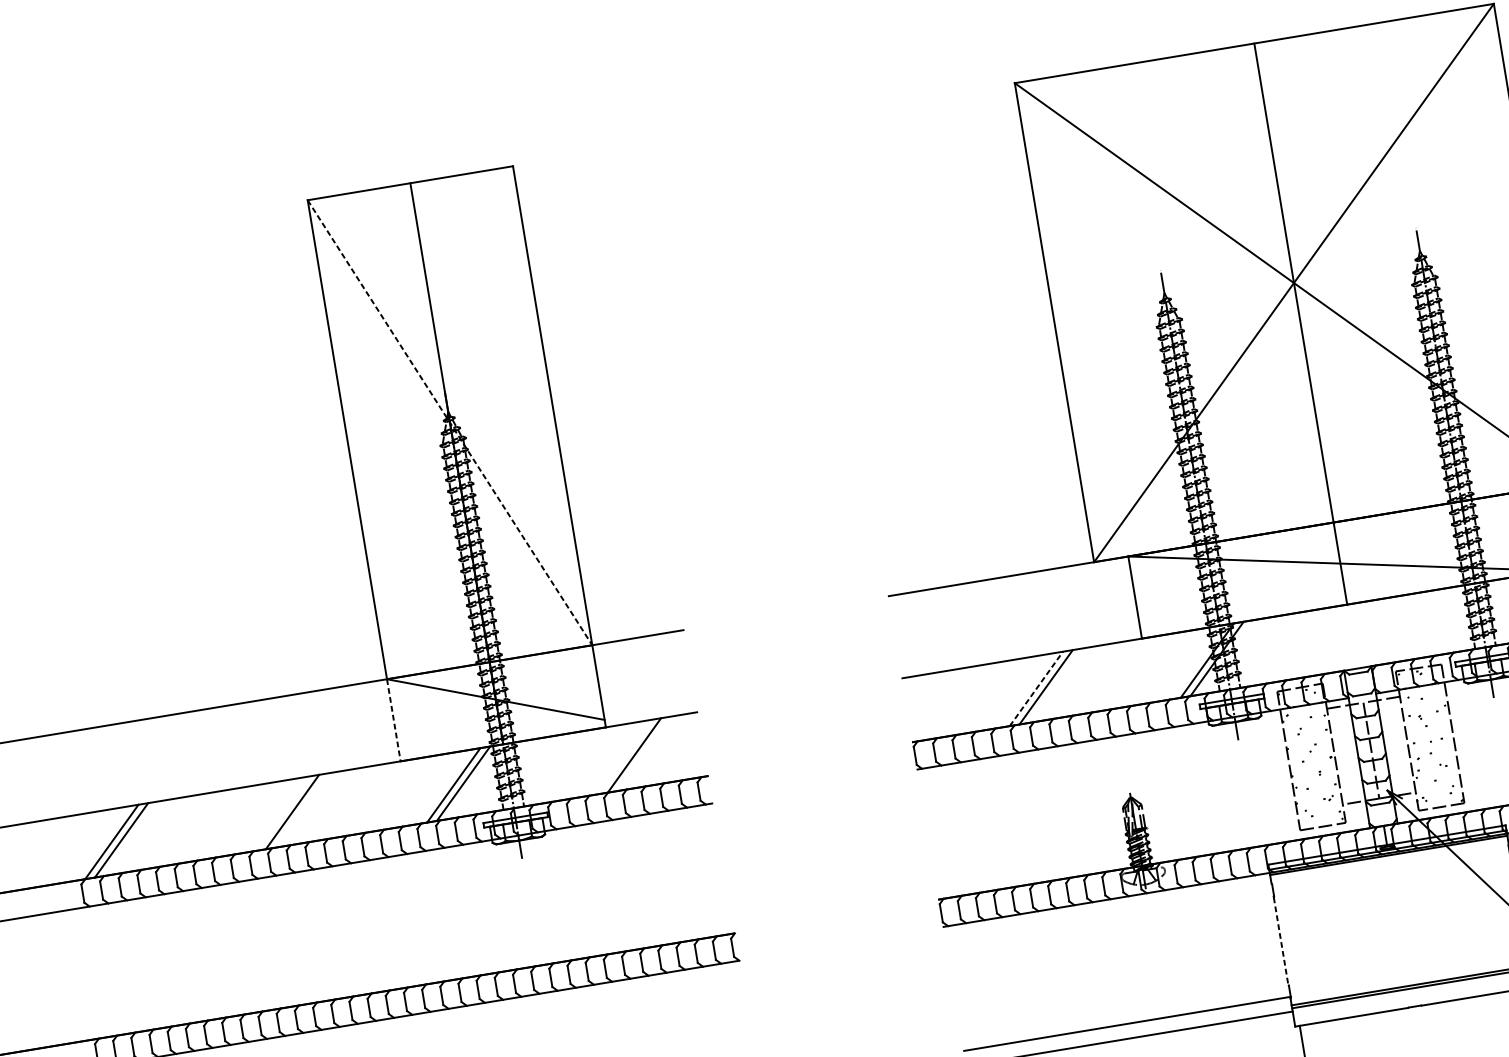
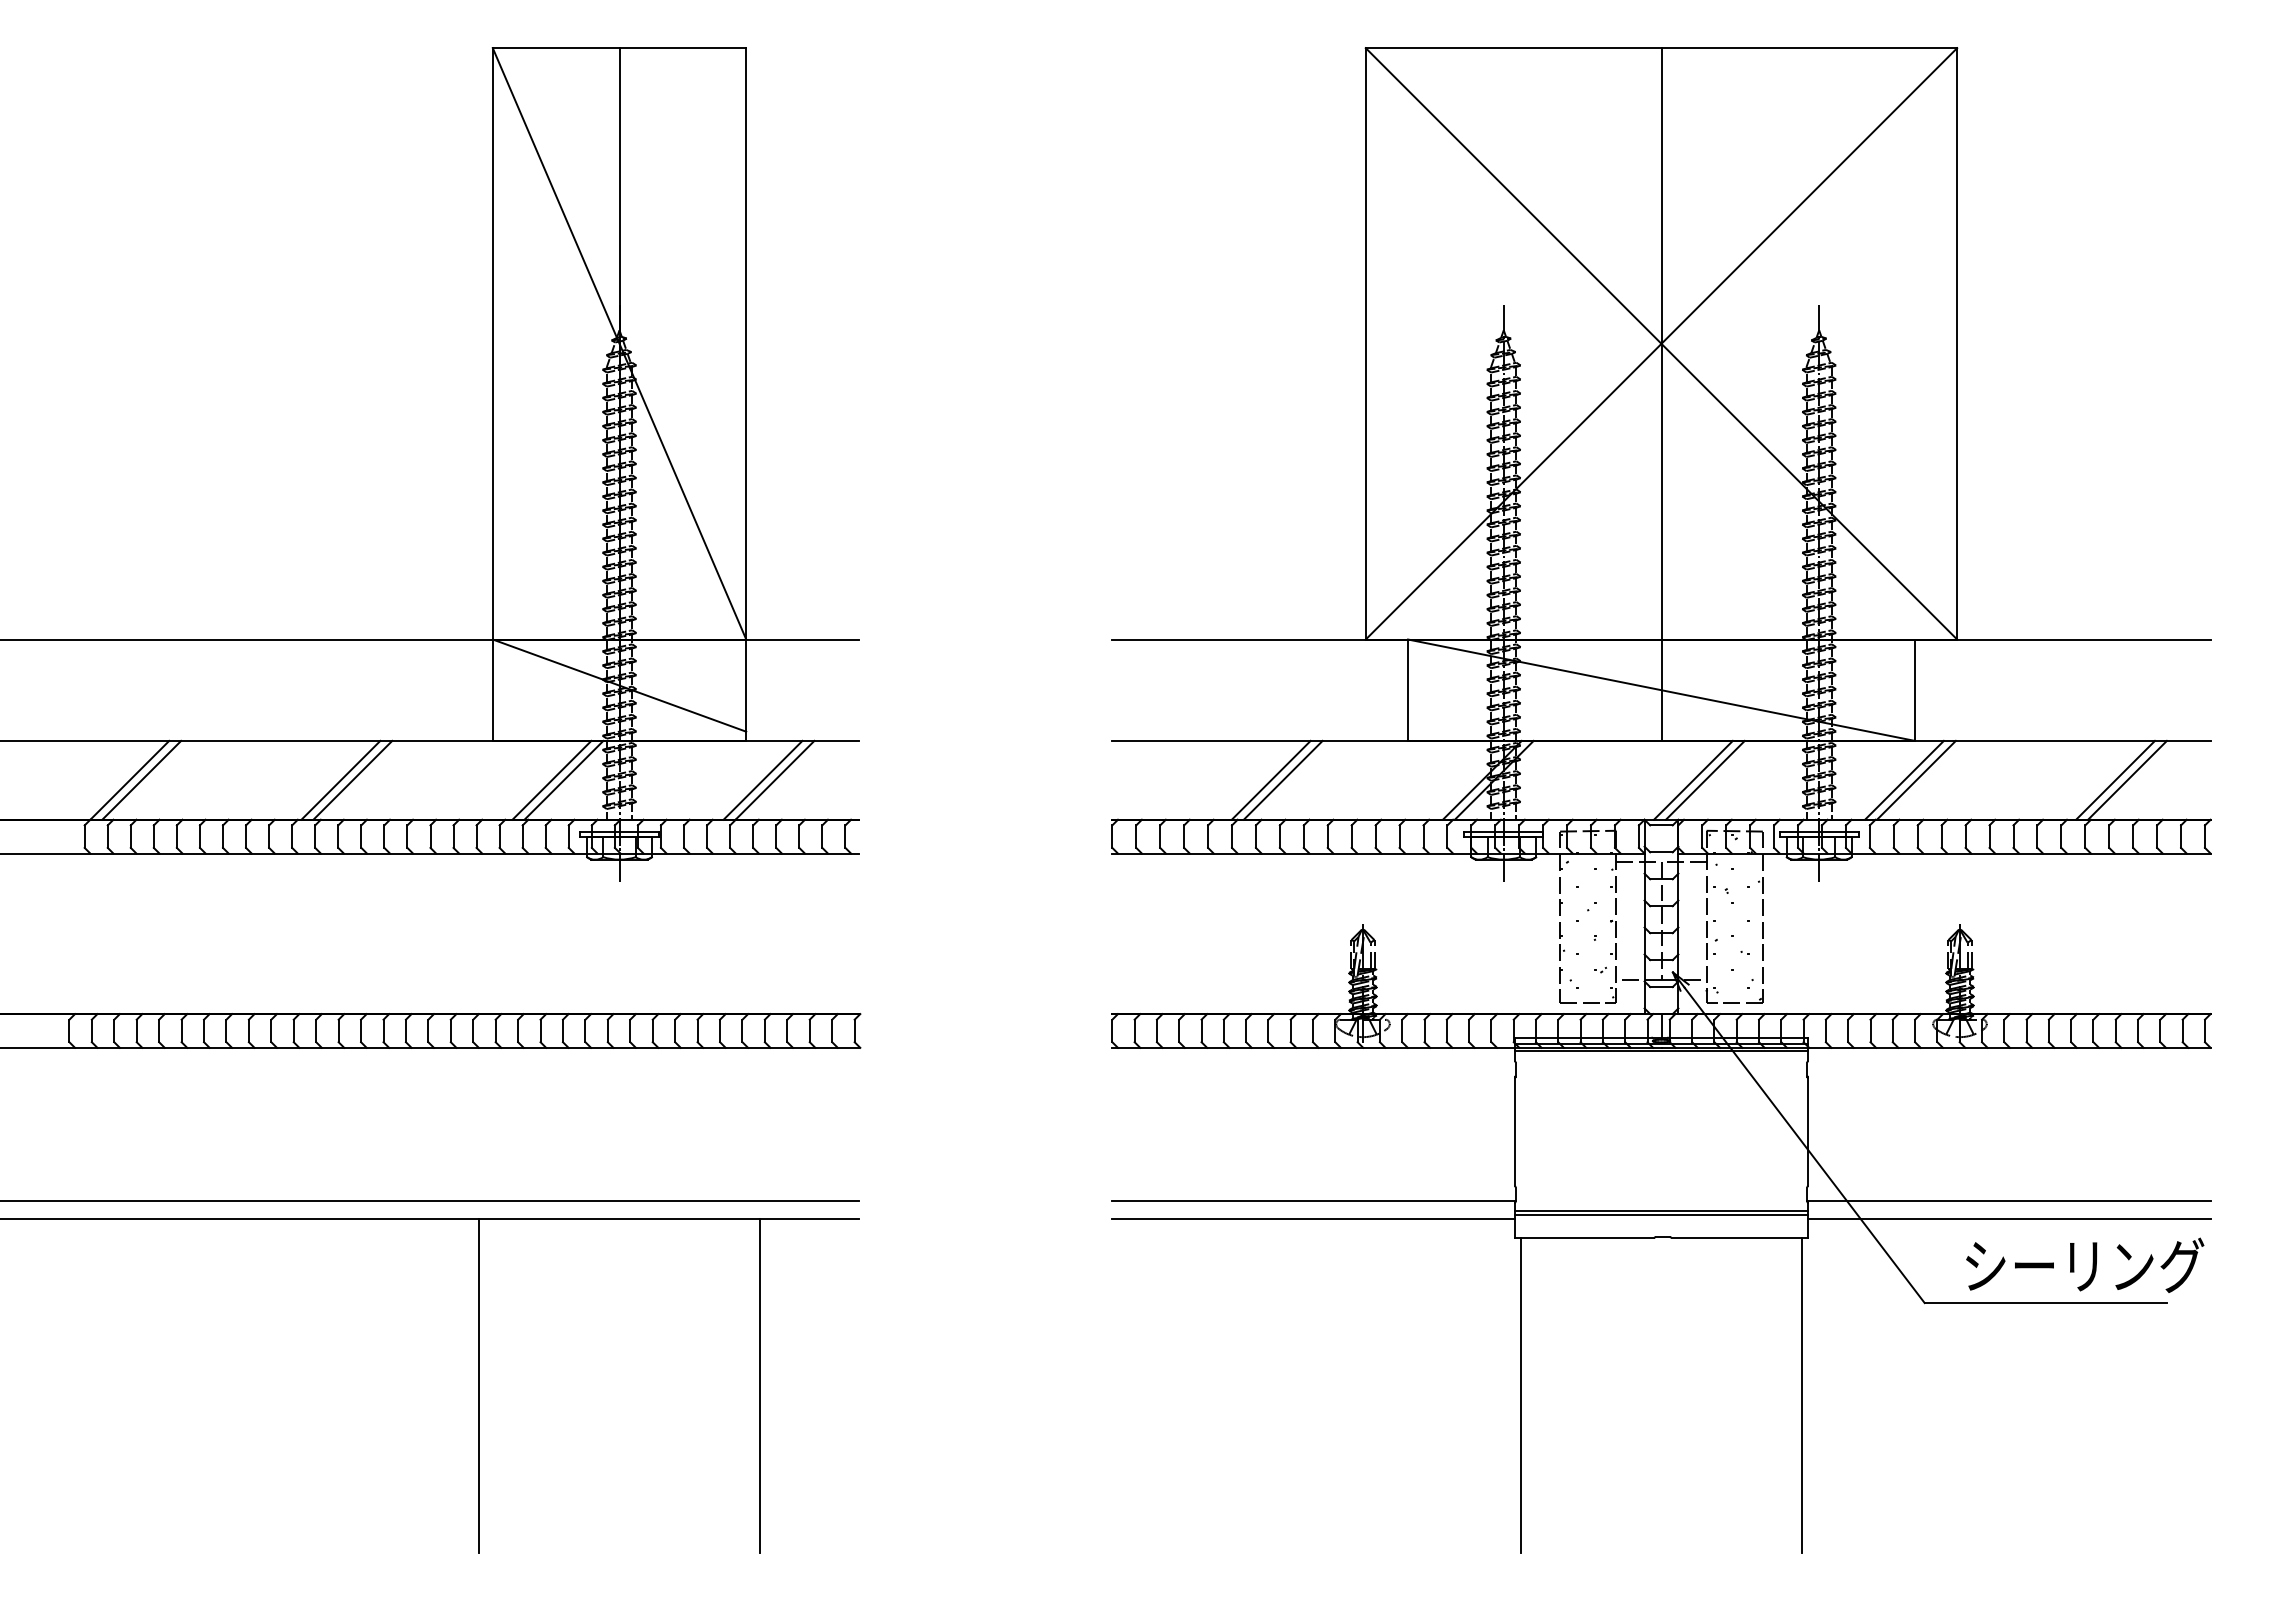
line: (449, 422) -> (619, 343), dashed -> solid
line: (1387, 630) -> (1704, 779), added
line: (1378, 631) -> (1693, 779), added
line: (1036, 689) -> (1271, 780), dashed -> solid
line: (393, 720) -> (492, 690), dashed -> solid
line: (624, 756) -> (762, 779), added
line: (282, 813) -> (340, 779), added
line: (1281, 941) -> (1515, 1132), dashed -> solid

